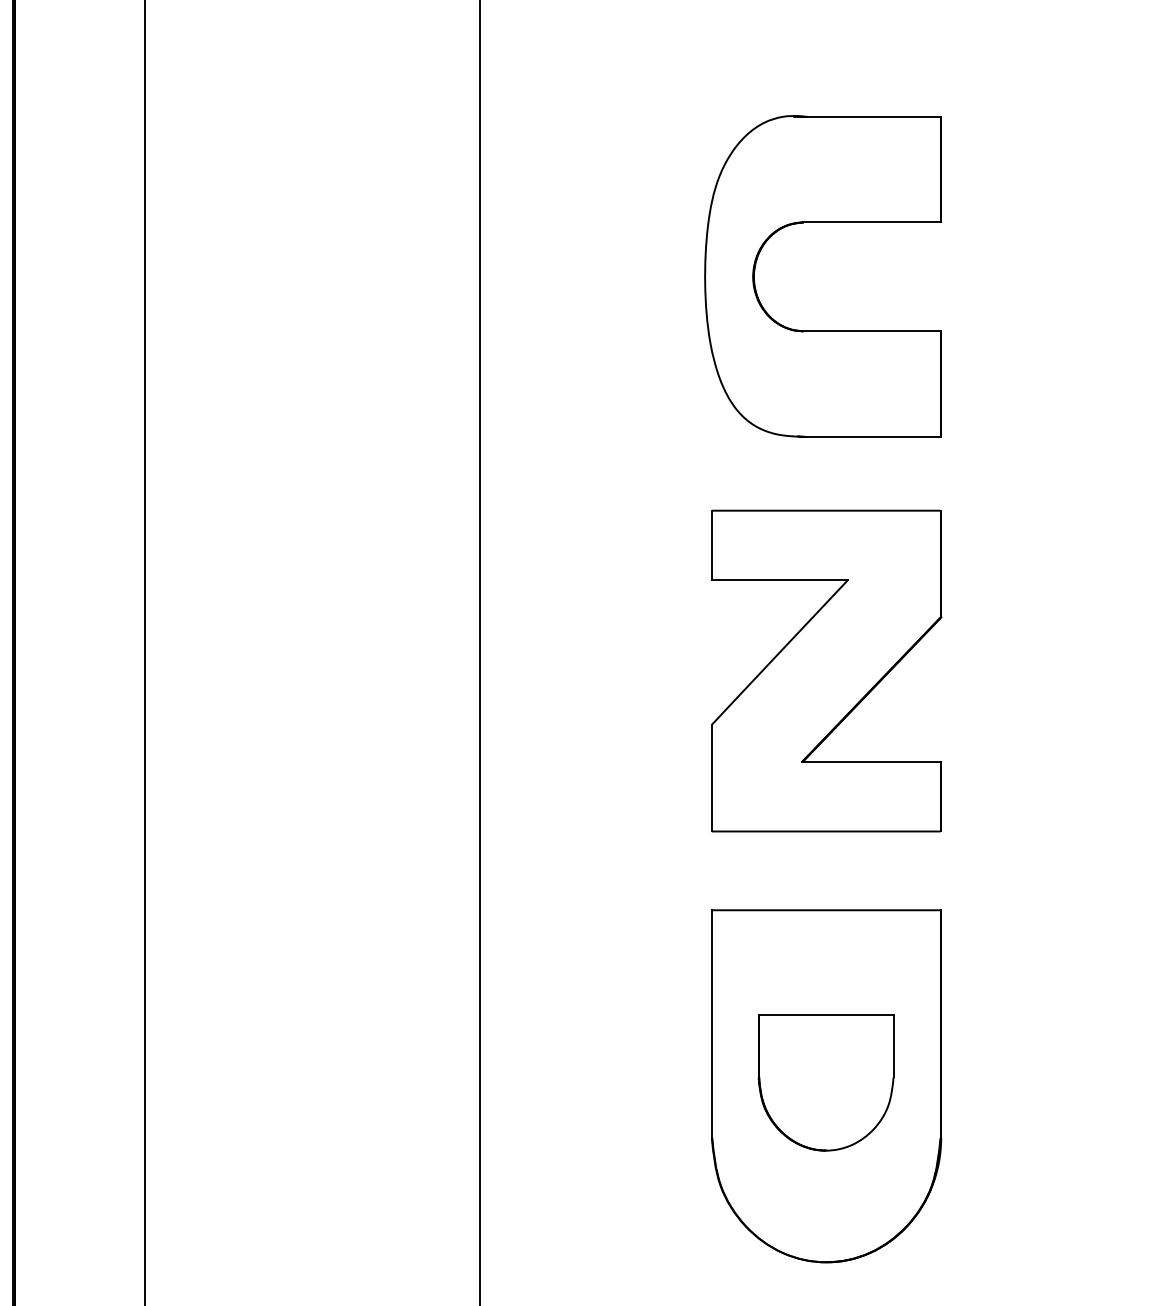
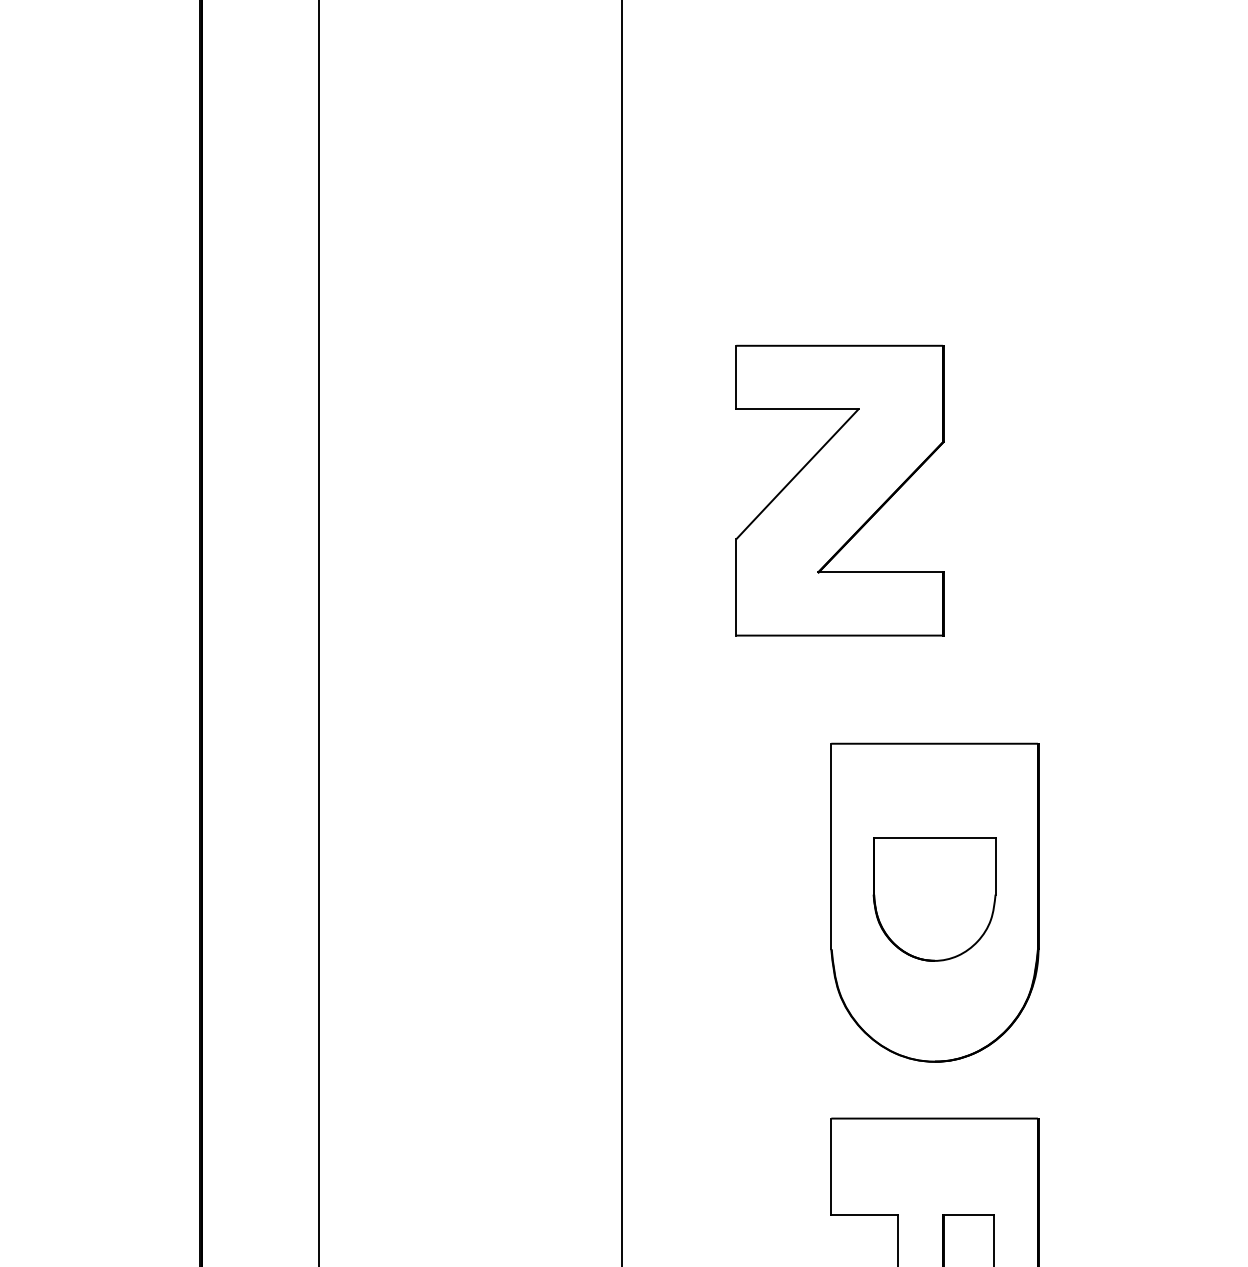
part: (822, 222) -> (931, 122), removed
part: (826, 670) -> (839, 490), moved

